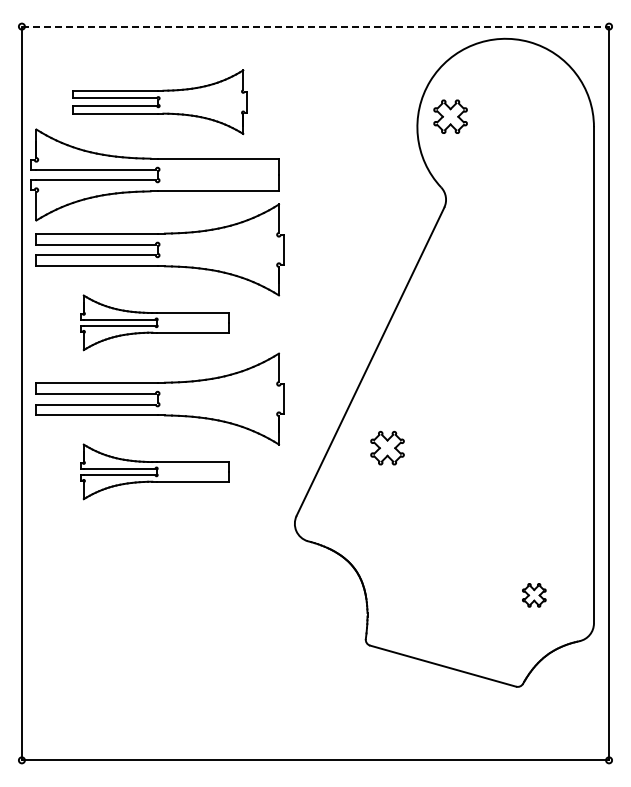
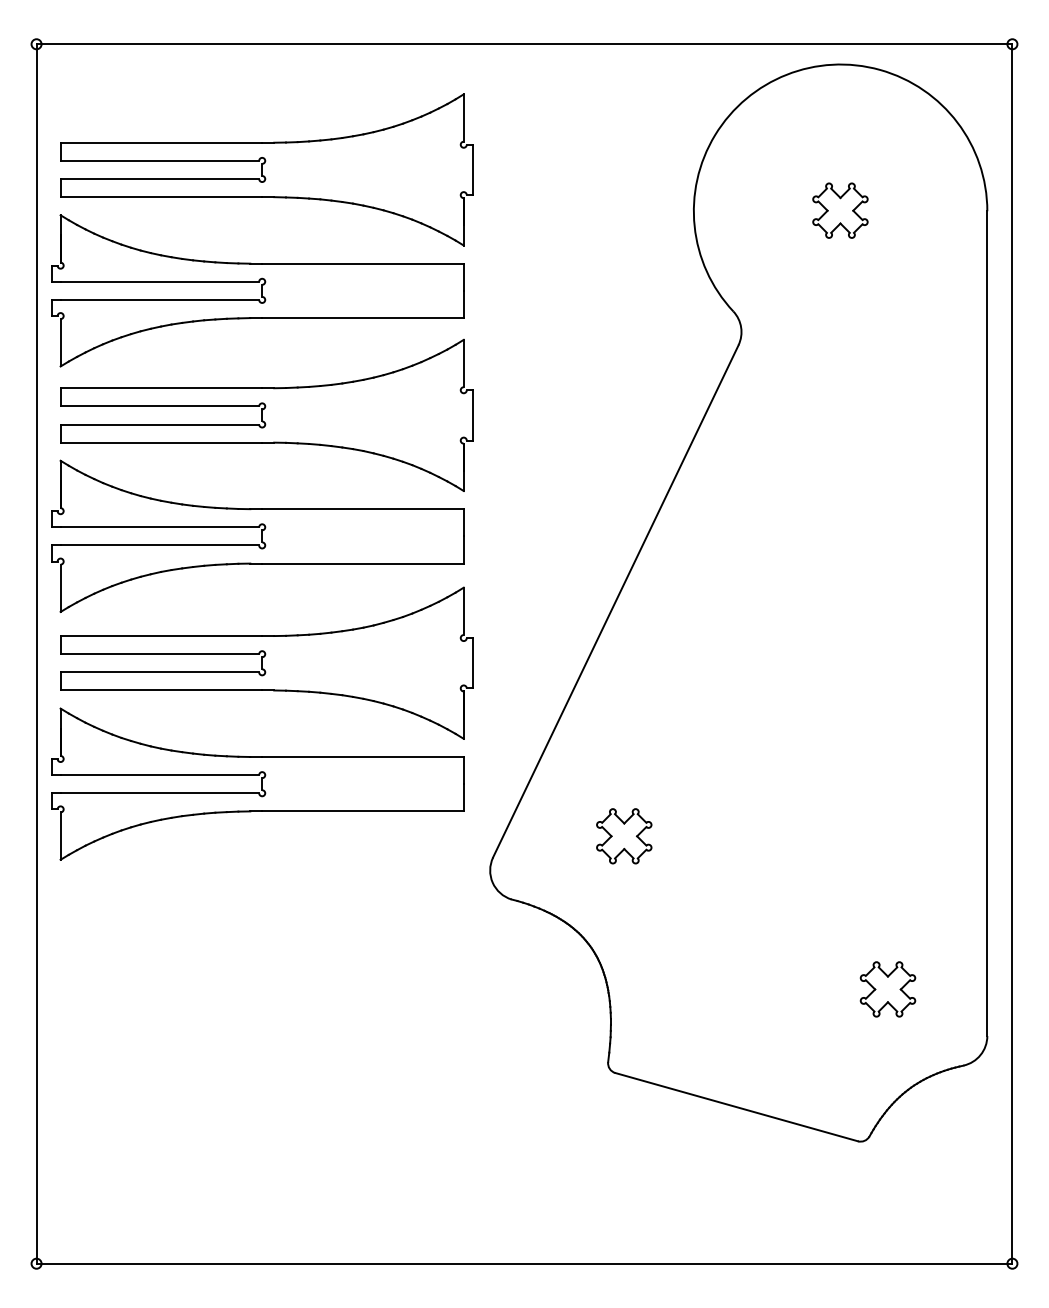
line: (315, 26) -> (524, 44), dashed -> solid
part: (159, 101) -> (265, 168), size x1.43
part: (450, 116) -> (840, 210), moved
part: (154, 322) -> (256, 535), size x1.67
part: (387, 447) -> (624, 835), moved
part: (154, 471) -> (256, 783), size x1.67
part: (534, 595) -> (888, 989), size x1.43

